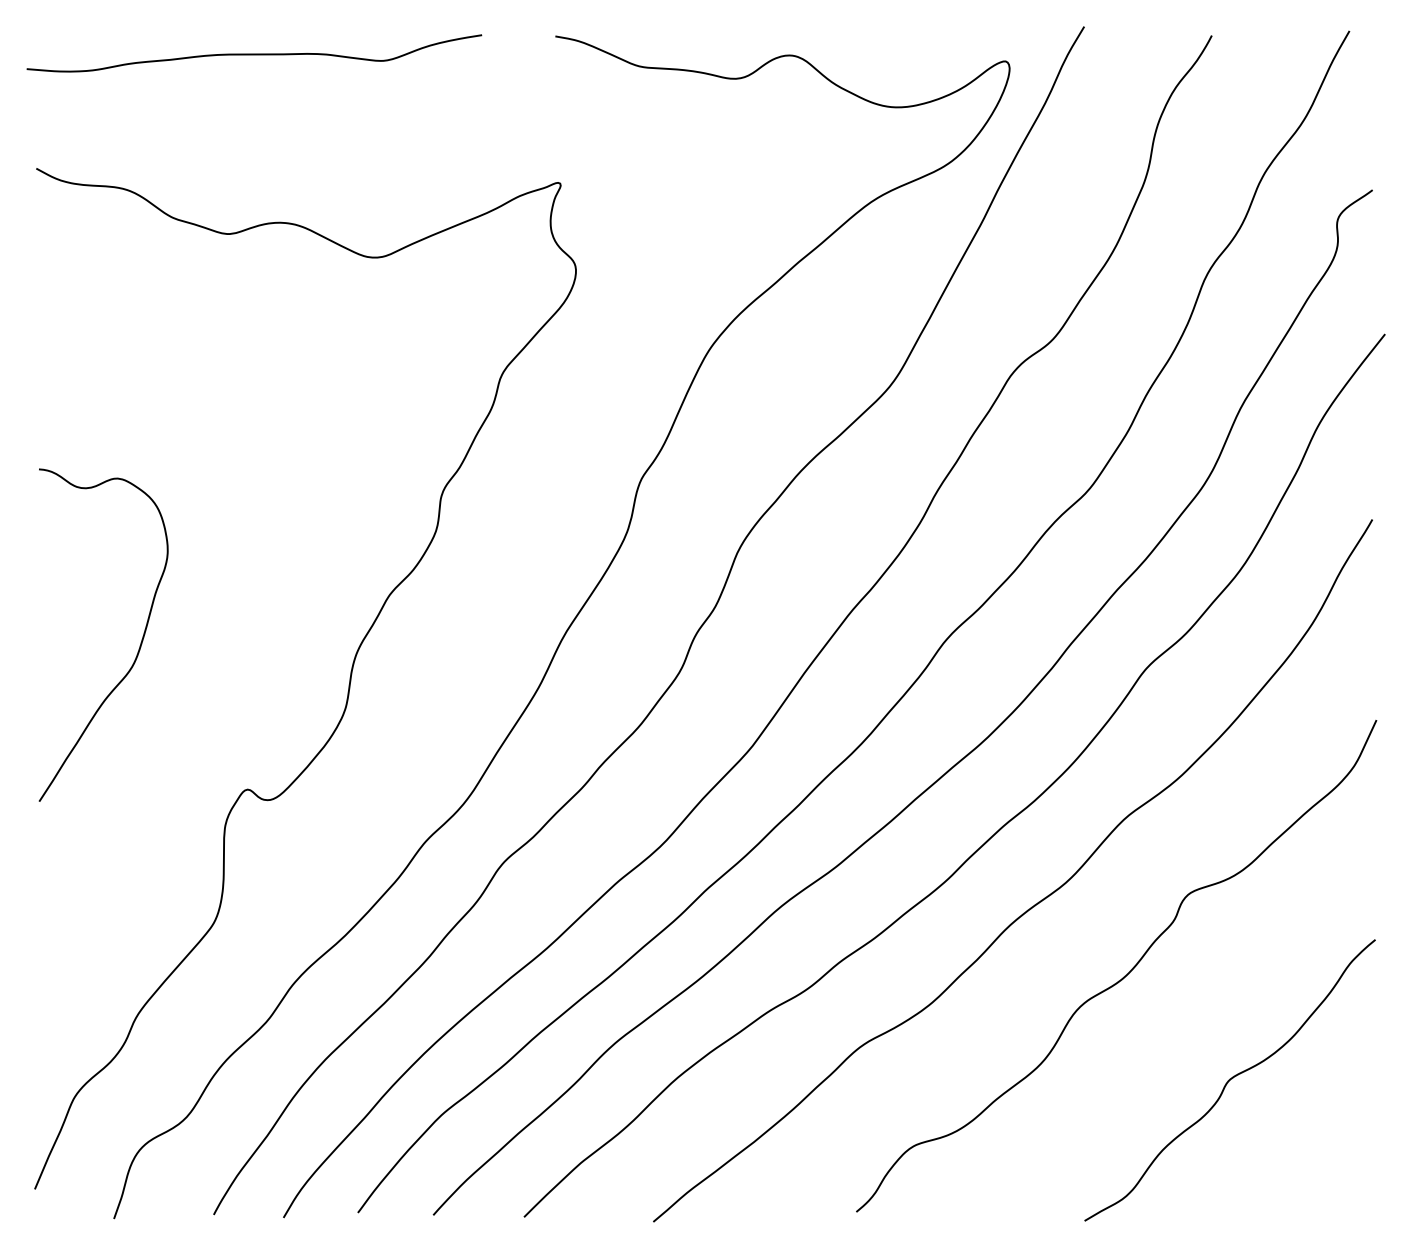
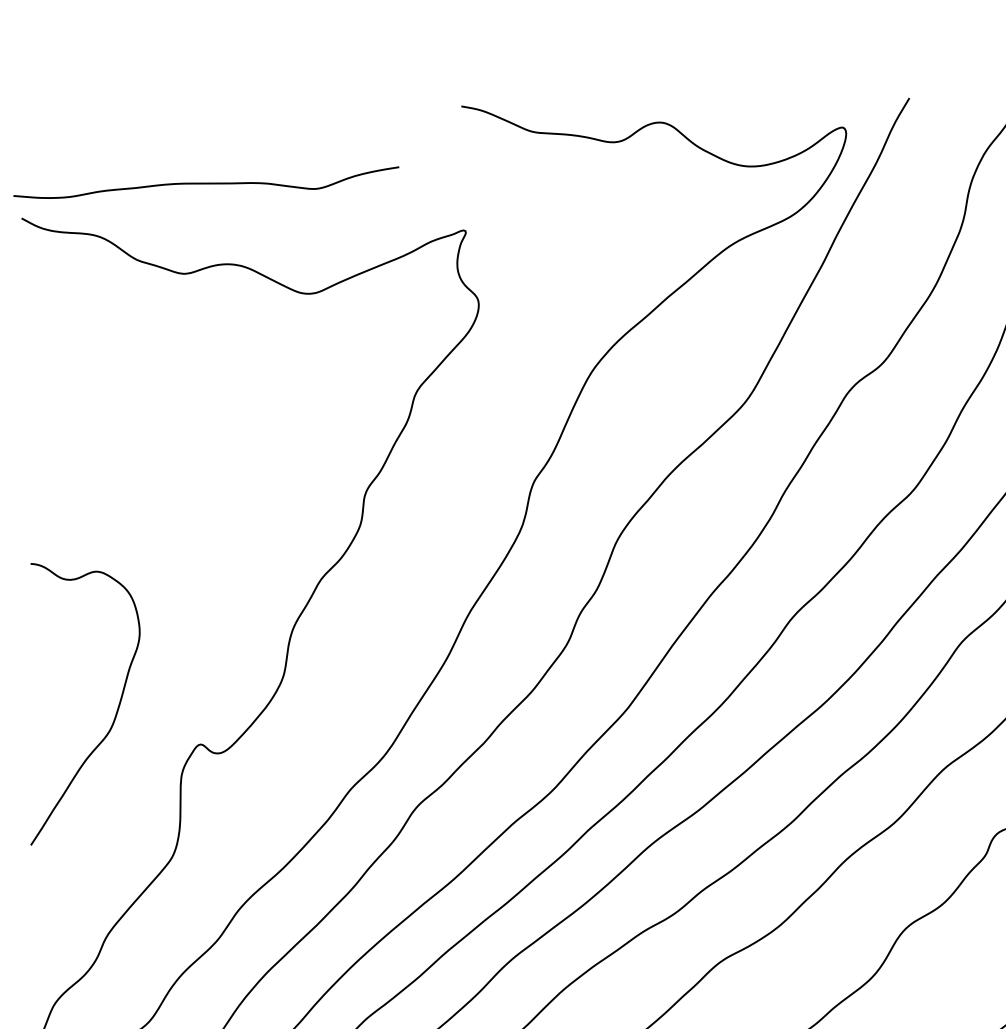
curve: (254, 53) -> (206, 182), moved
curve: (139, 645) -> (115, 713), moved

